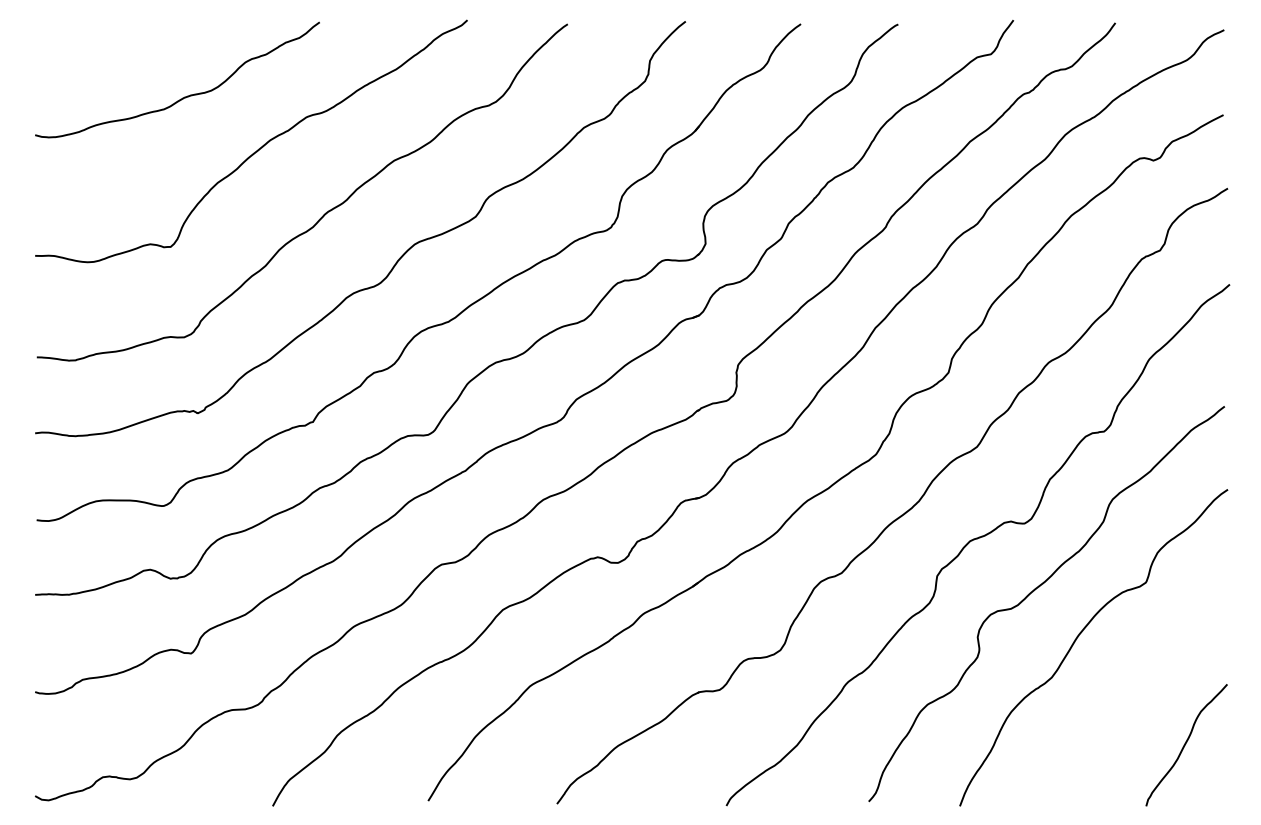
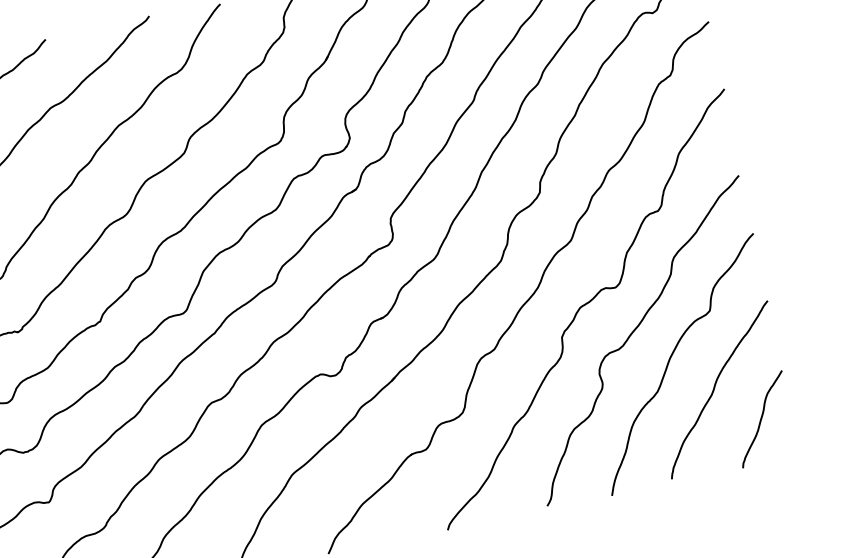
curve: (1130, 690) -> (714, 389), added

